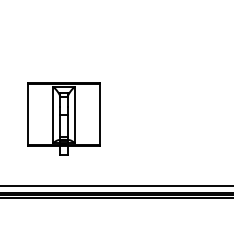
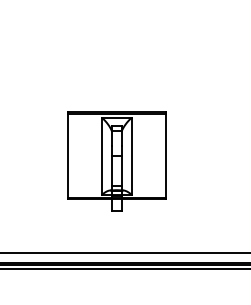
part: (63, 118) -> (116, 161), moved

